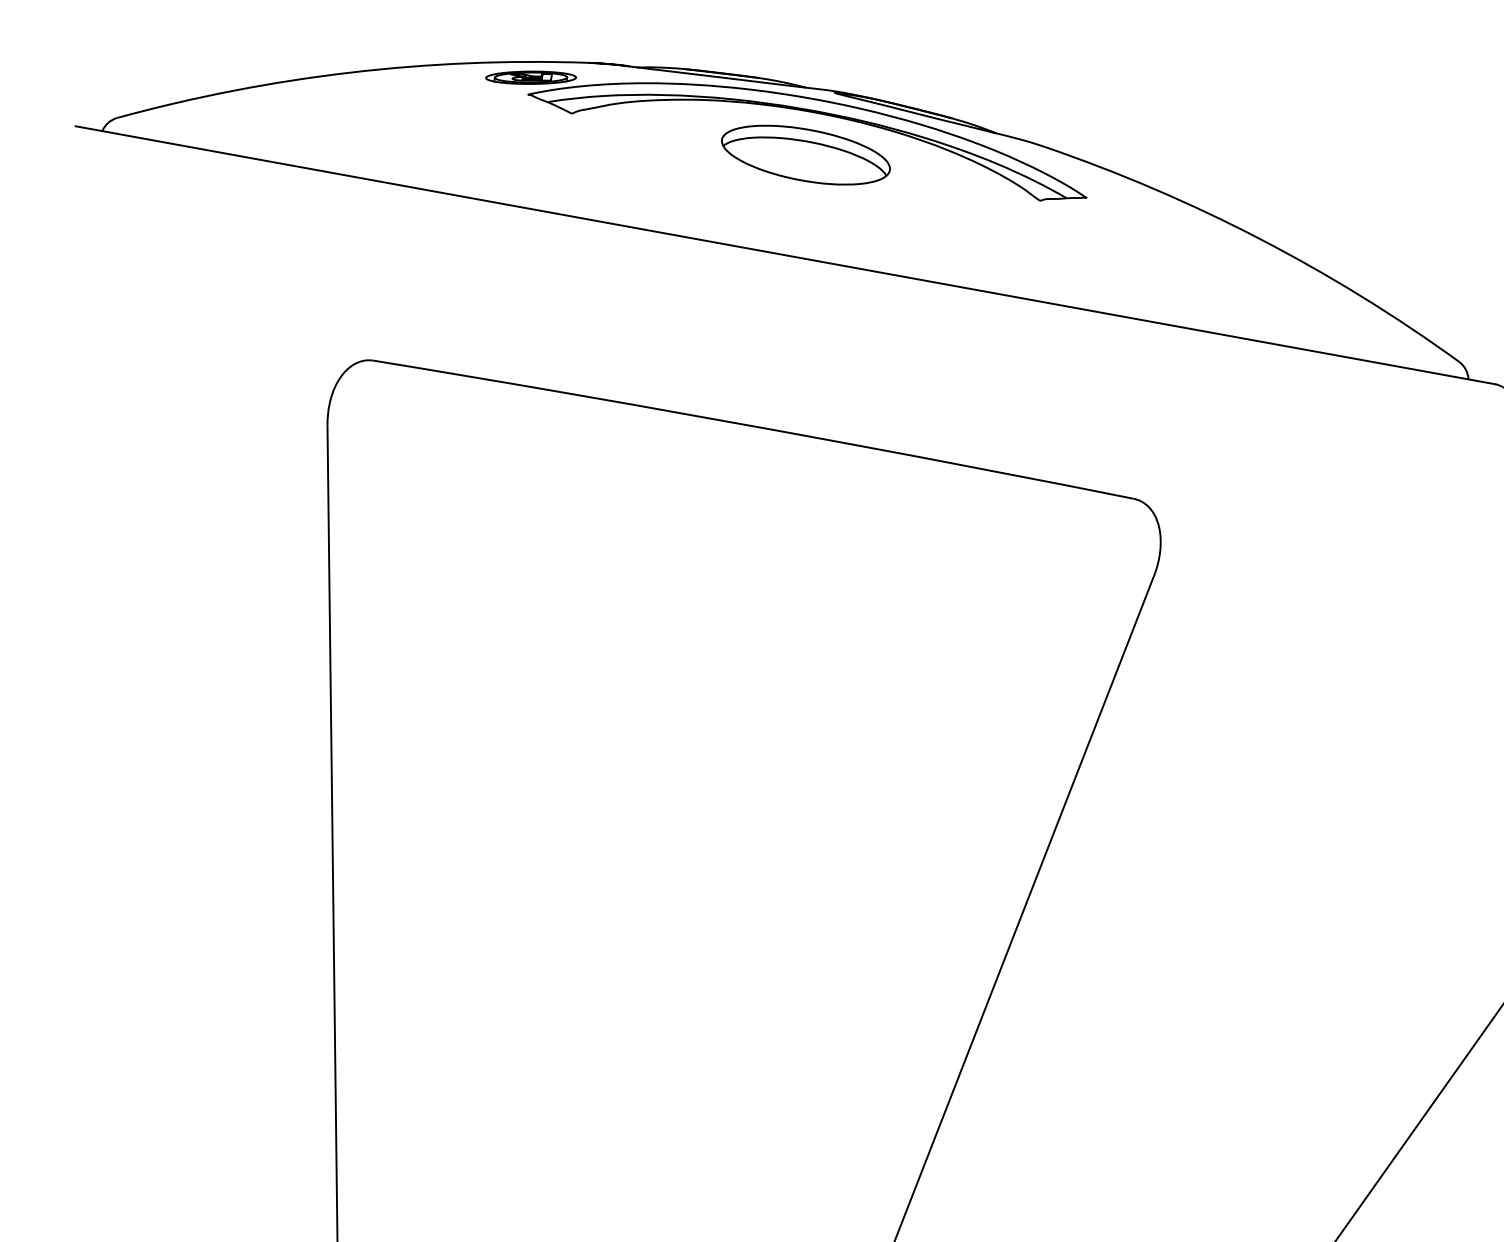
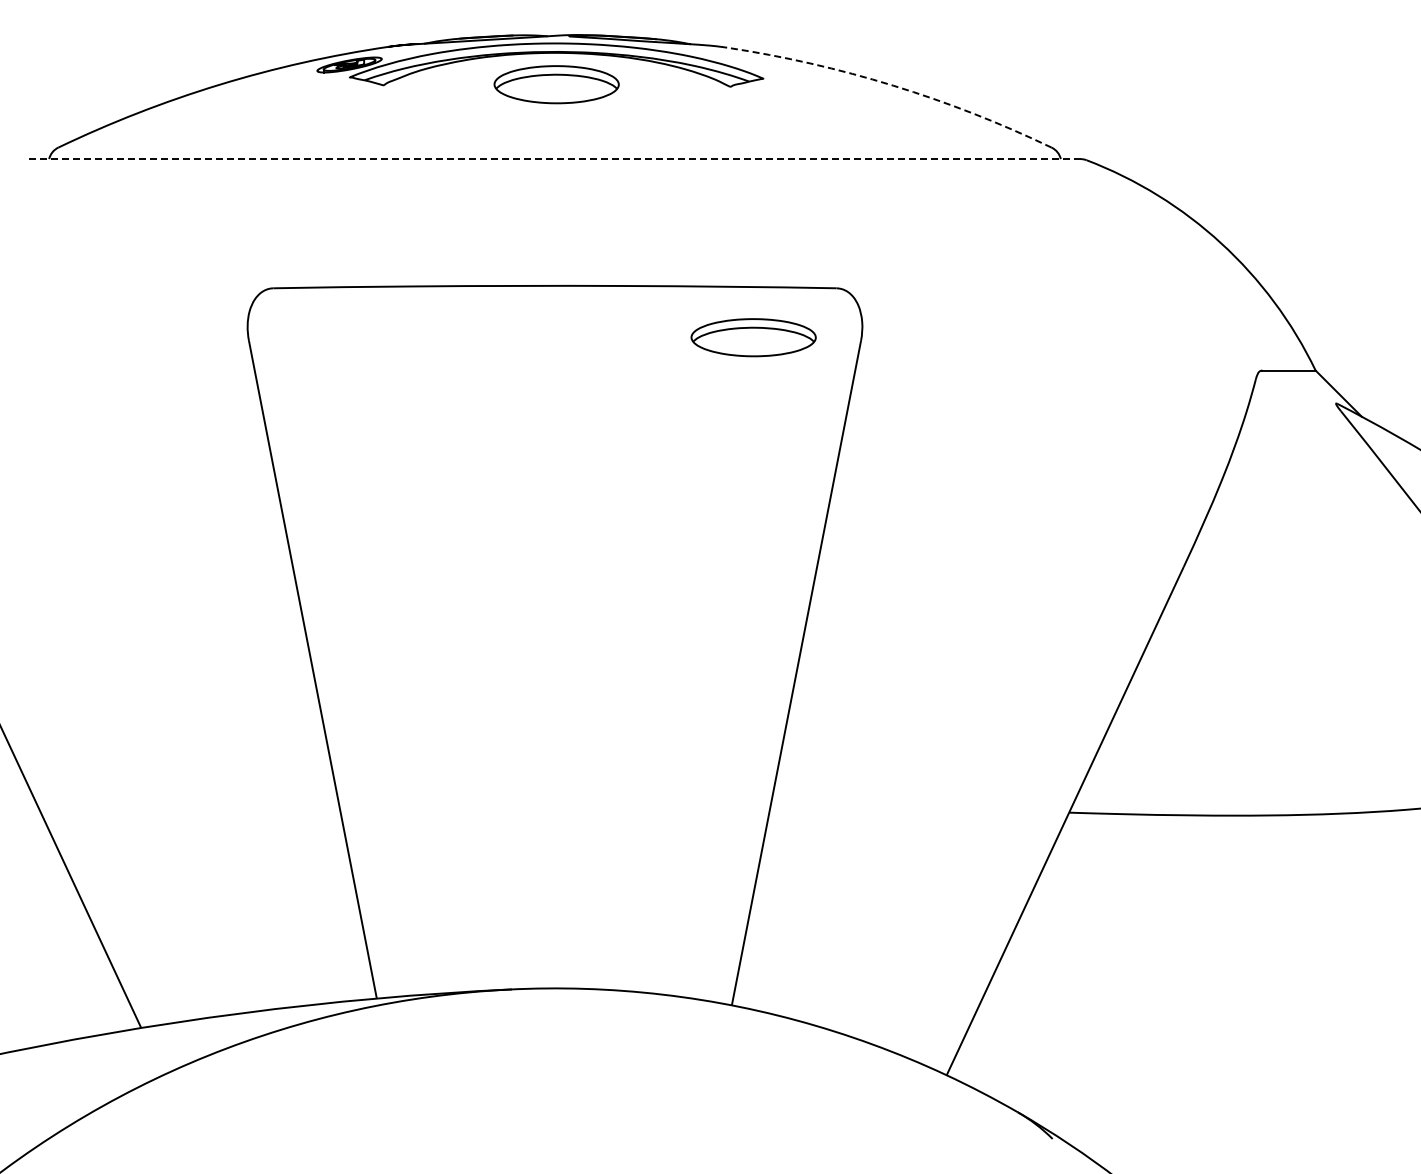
arc: (1260, 238) -> (893, 85), solid -> dashed
line: (785, 255) -> (555, 159), solid -> dashed
part: (1009, 544) -> (753, 337), added

